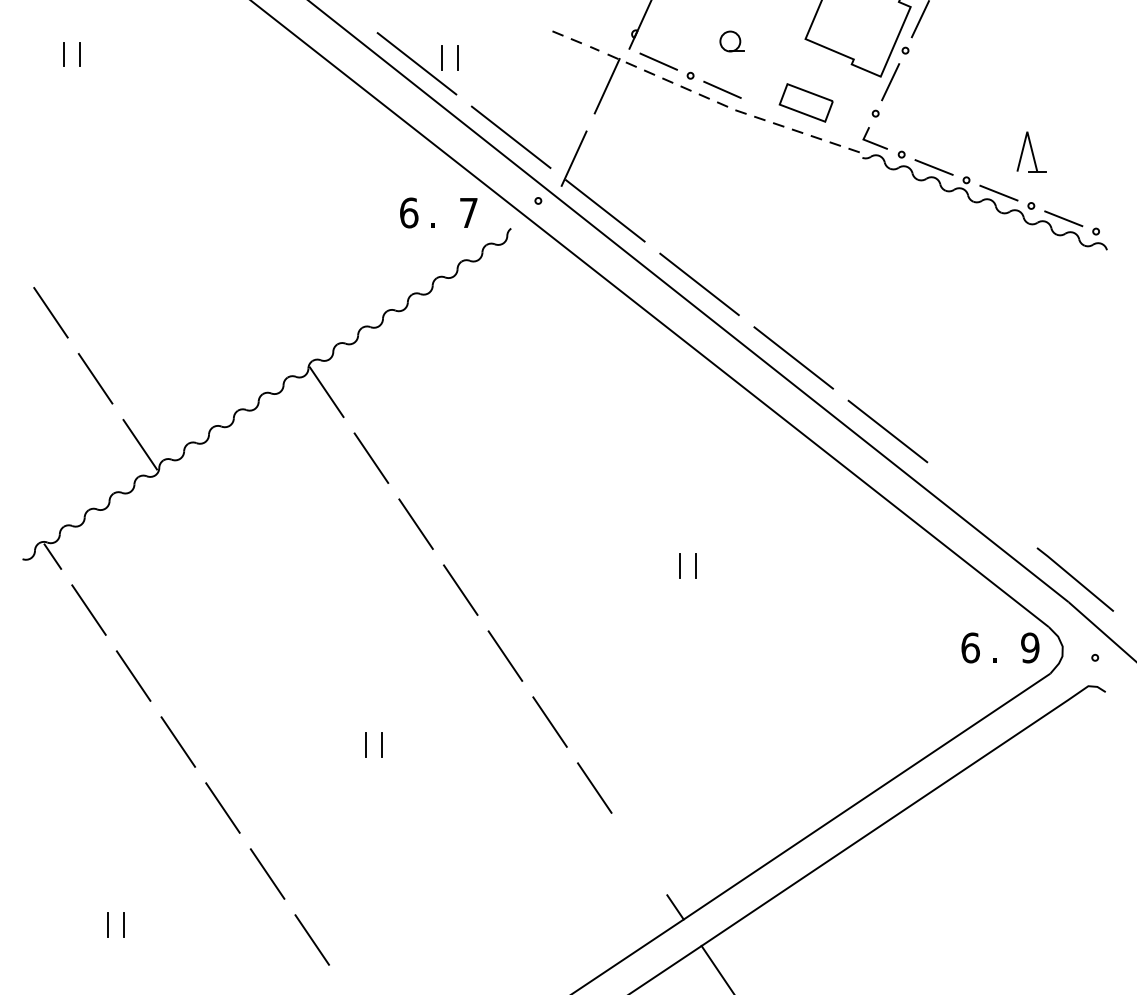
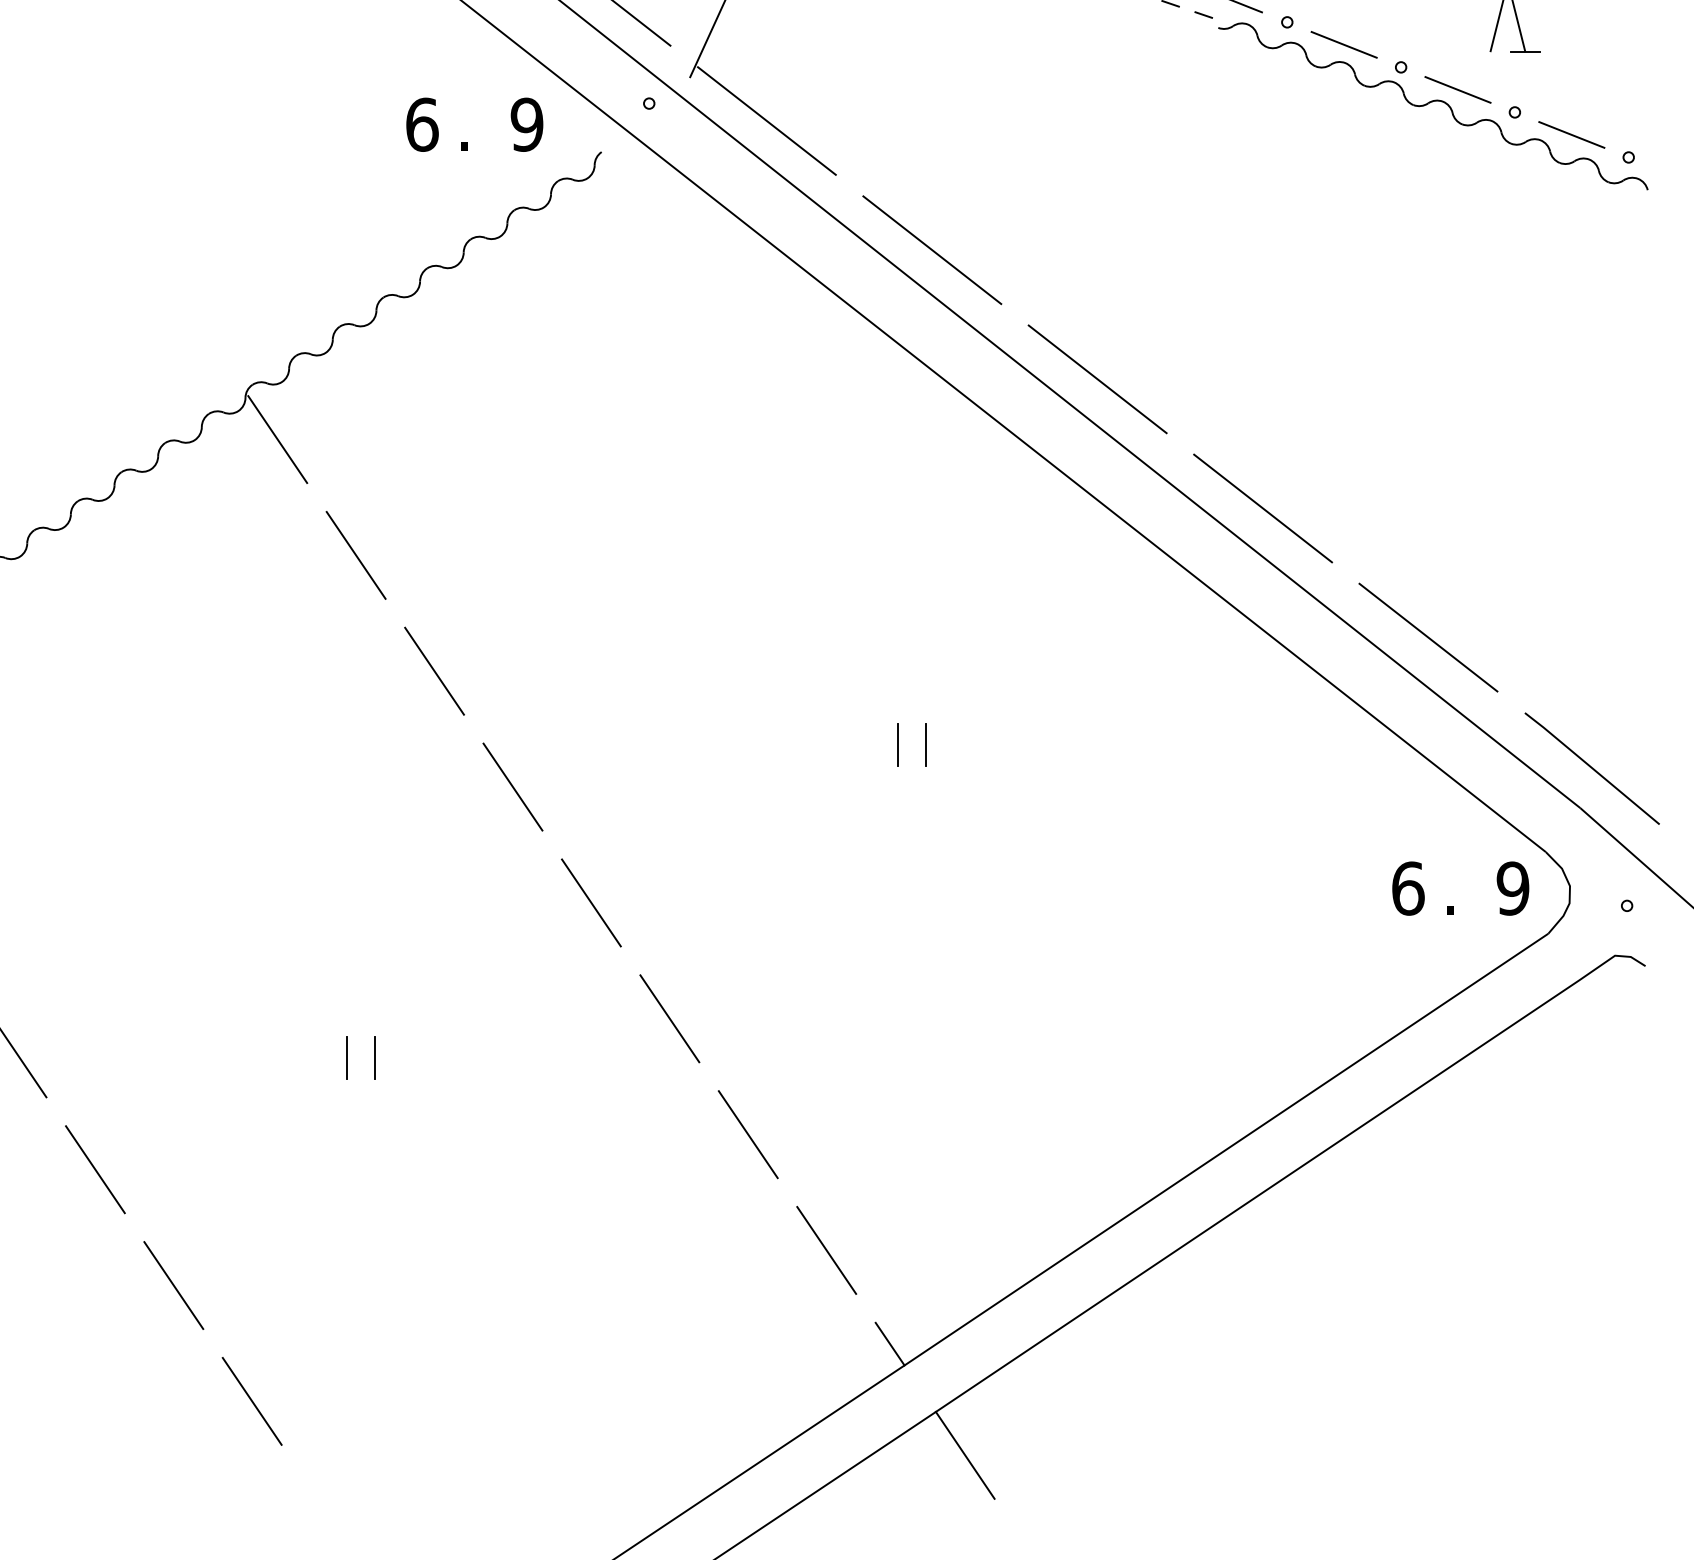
text: (468, 212) -> (526, 123), 7 -> 9
line: (981, 504) -> (1427, 636), added
line: (639, 853) -> (826, 1249), added

